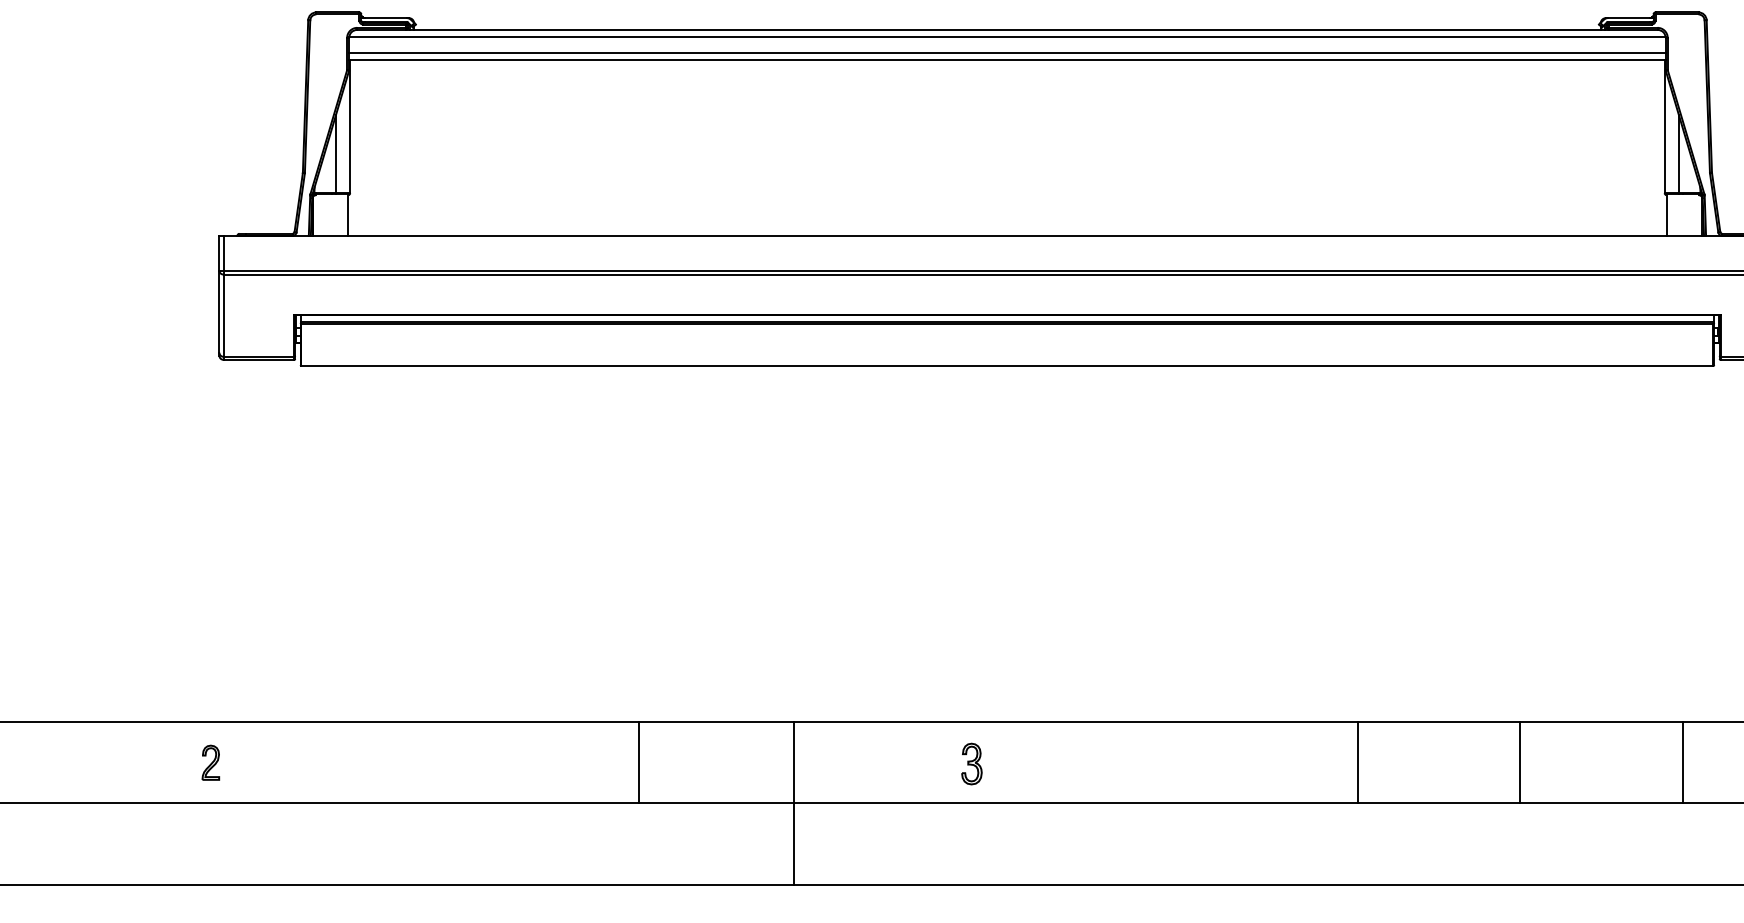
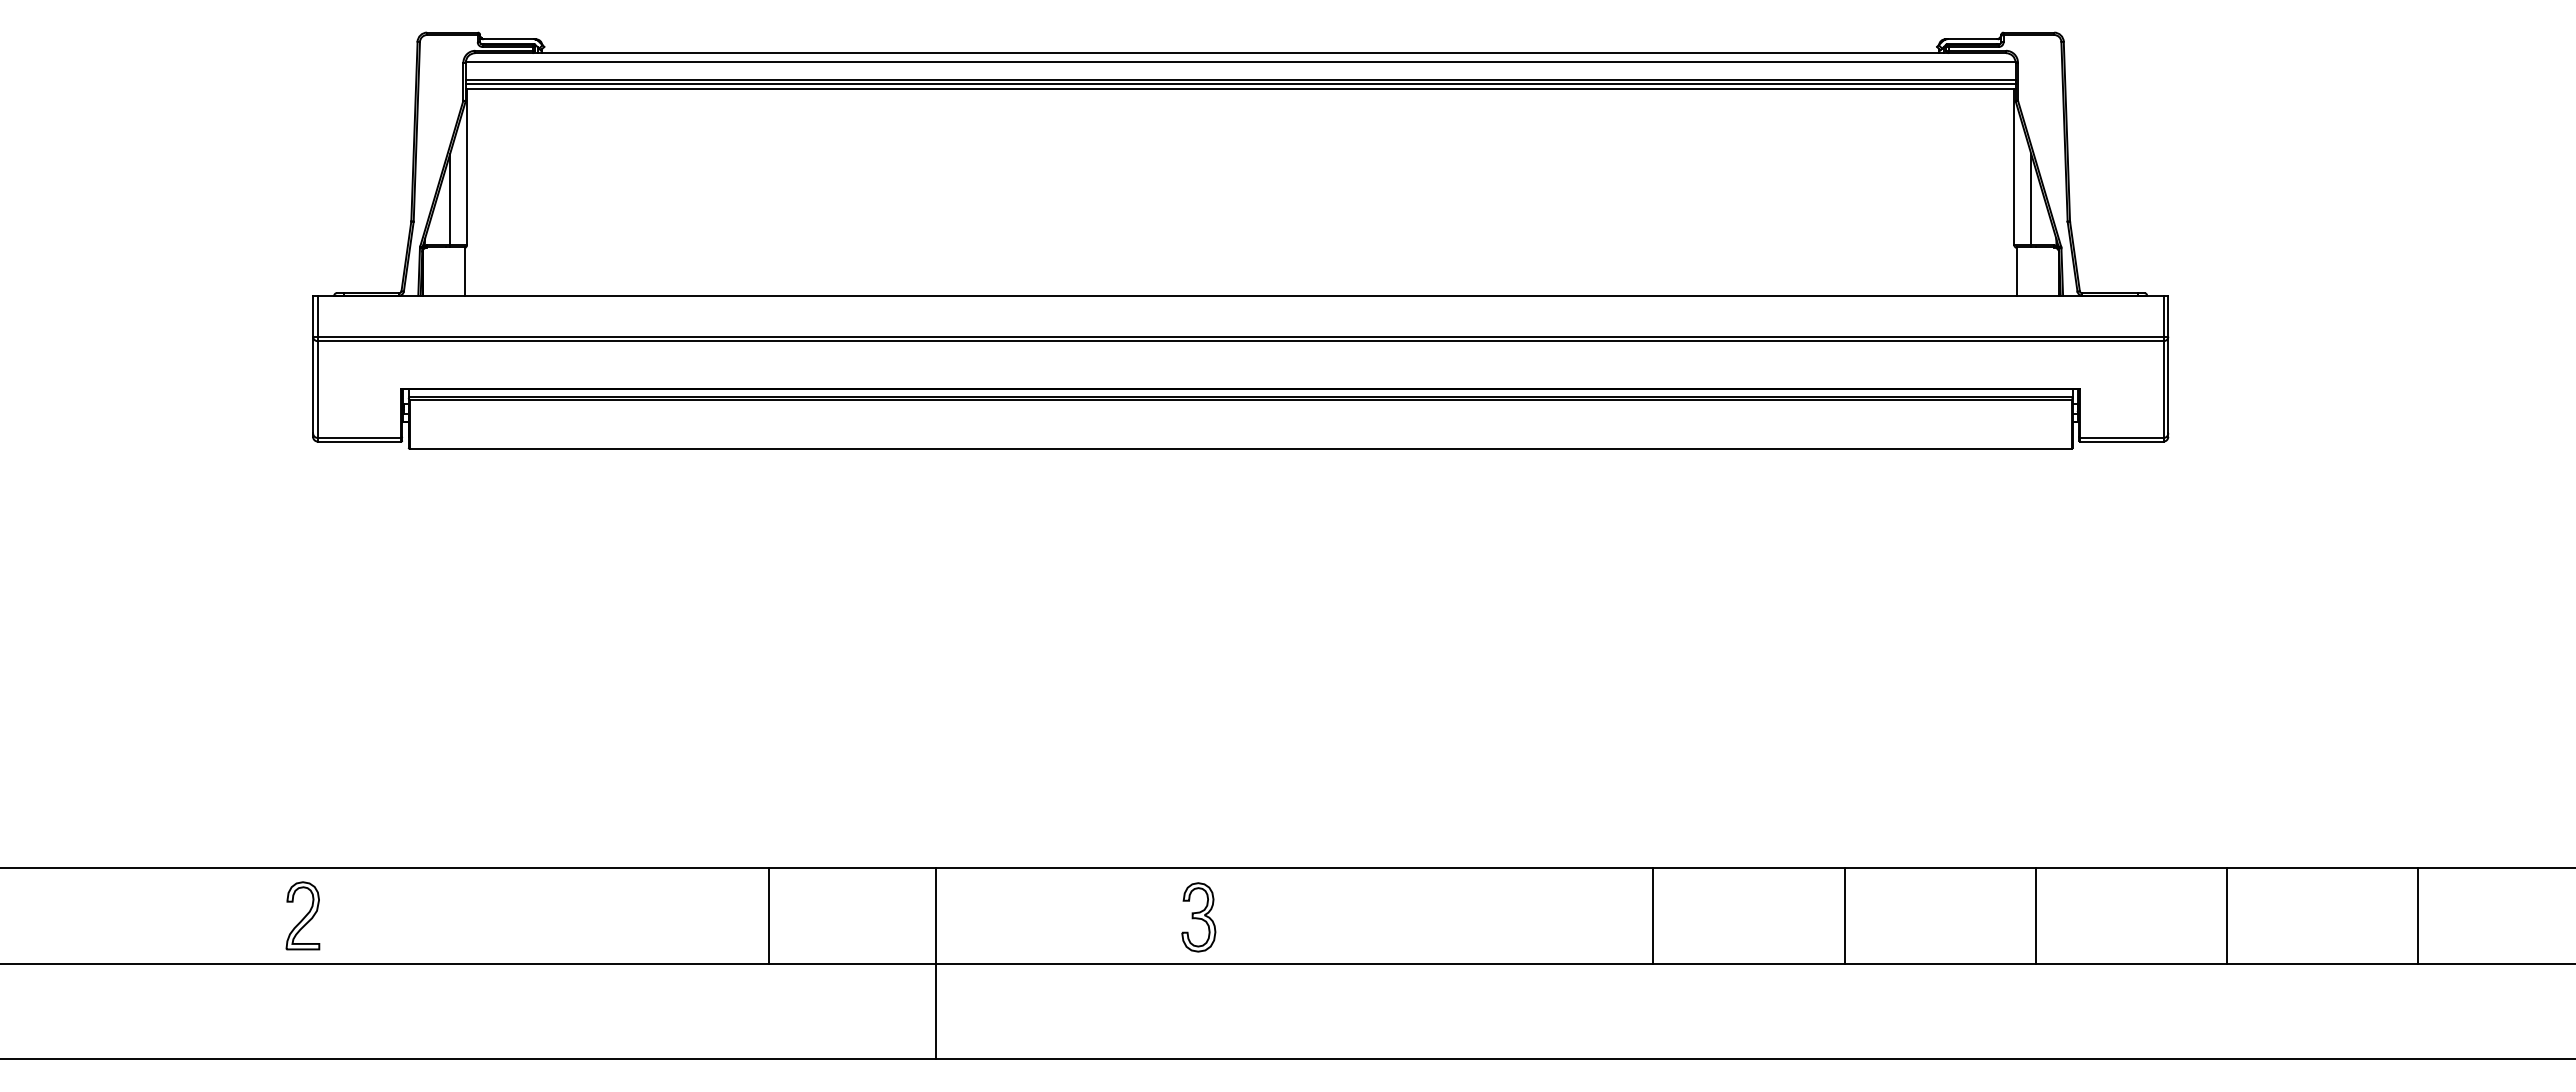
line: (1007, 56) -> (1240, 84), added
part: (210, 762) -> (302, 915), size x1.67
line: (638, 762) -> (768, 915), moved
part: (971, 764) -> (1198, 917), size x1.43
line: (794, 803) -> (936, 963), moved

